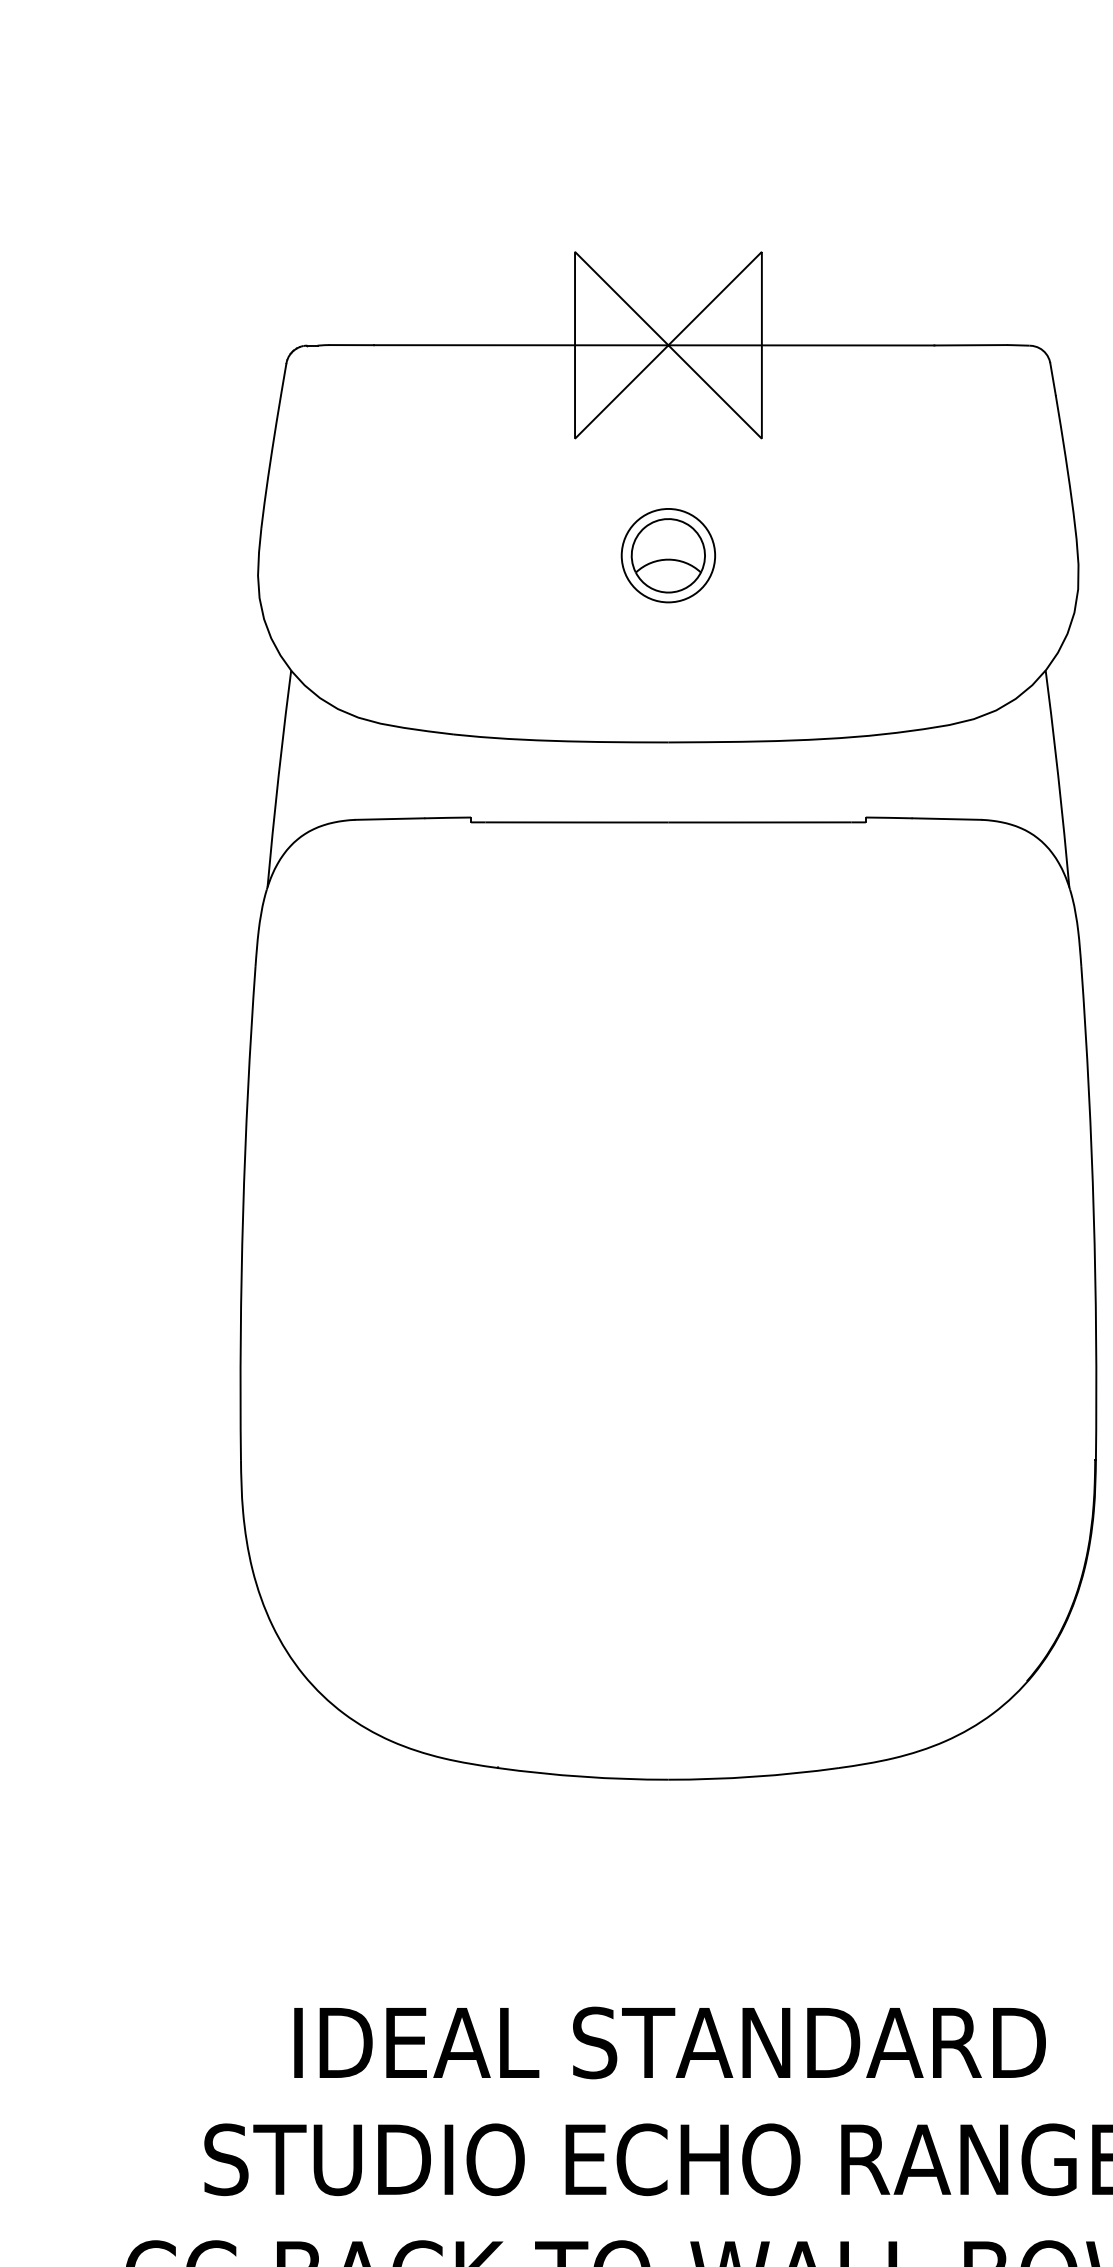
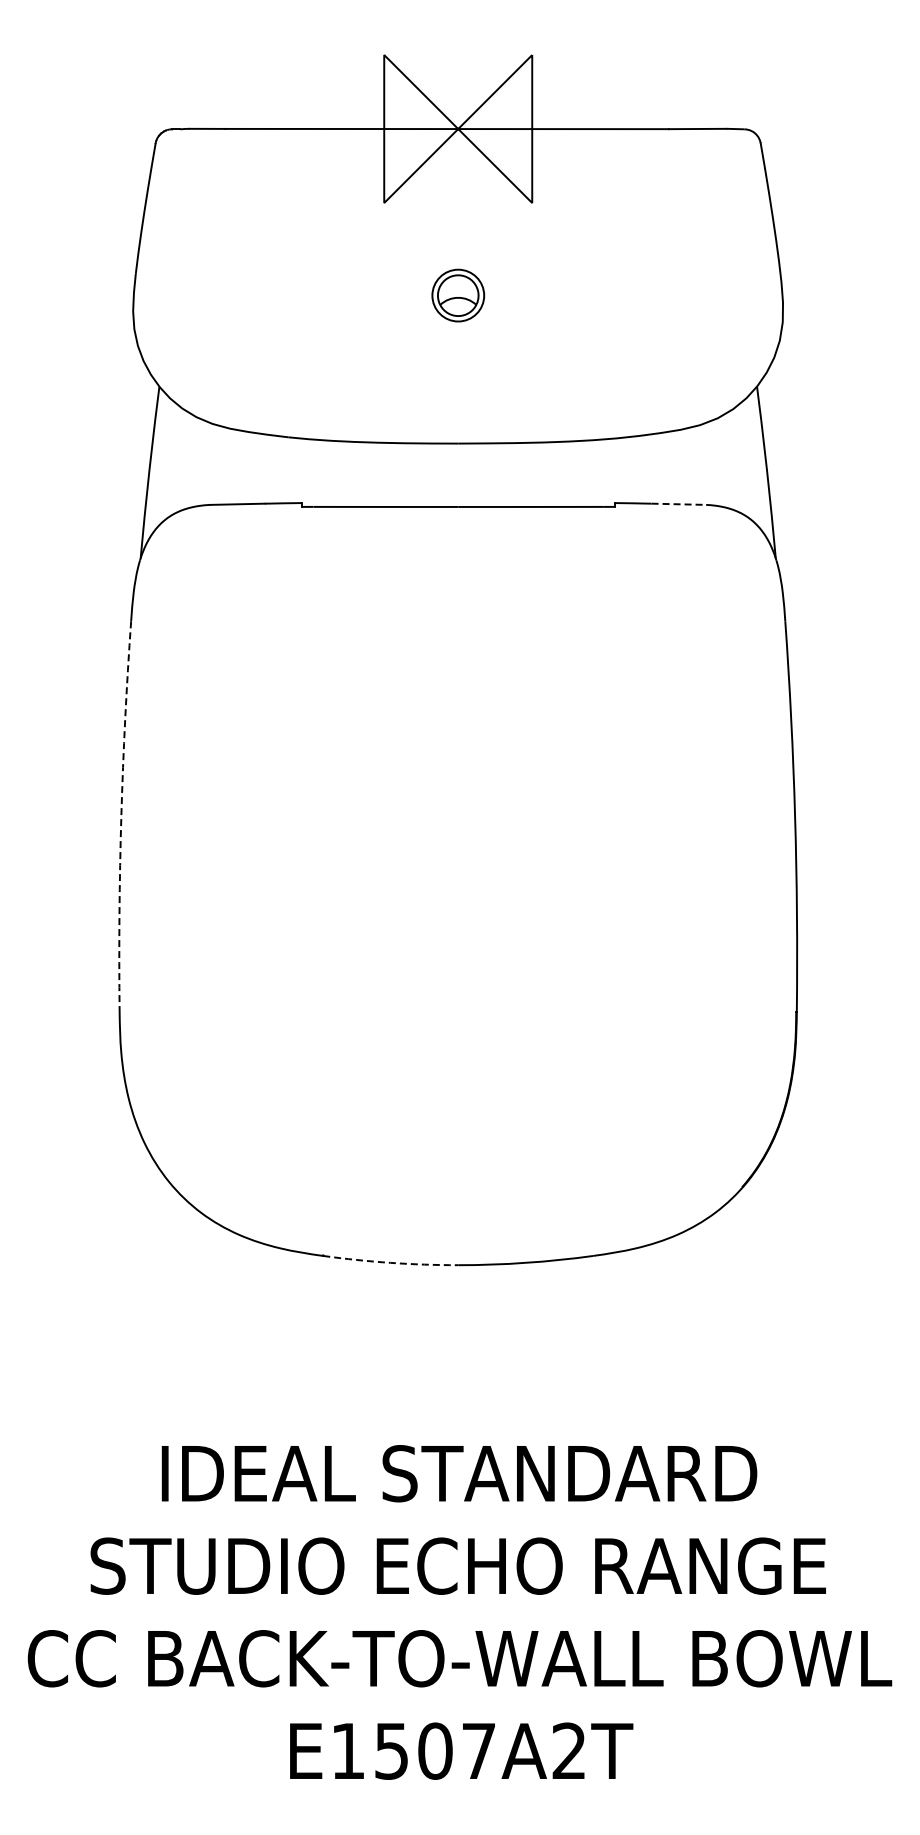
part: (668, 555) -> (458, 295), size x0.7
line: (947, 819) -> (679, 504), solid -> dashed
arc: (243, 1213) -> (121, 816), solid -> dashed
arc: (582, 1776) -> (390, 1262), solid -> dashed

